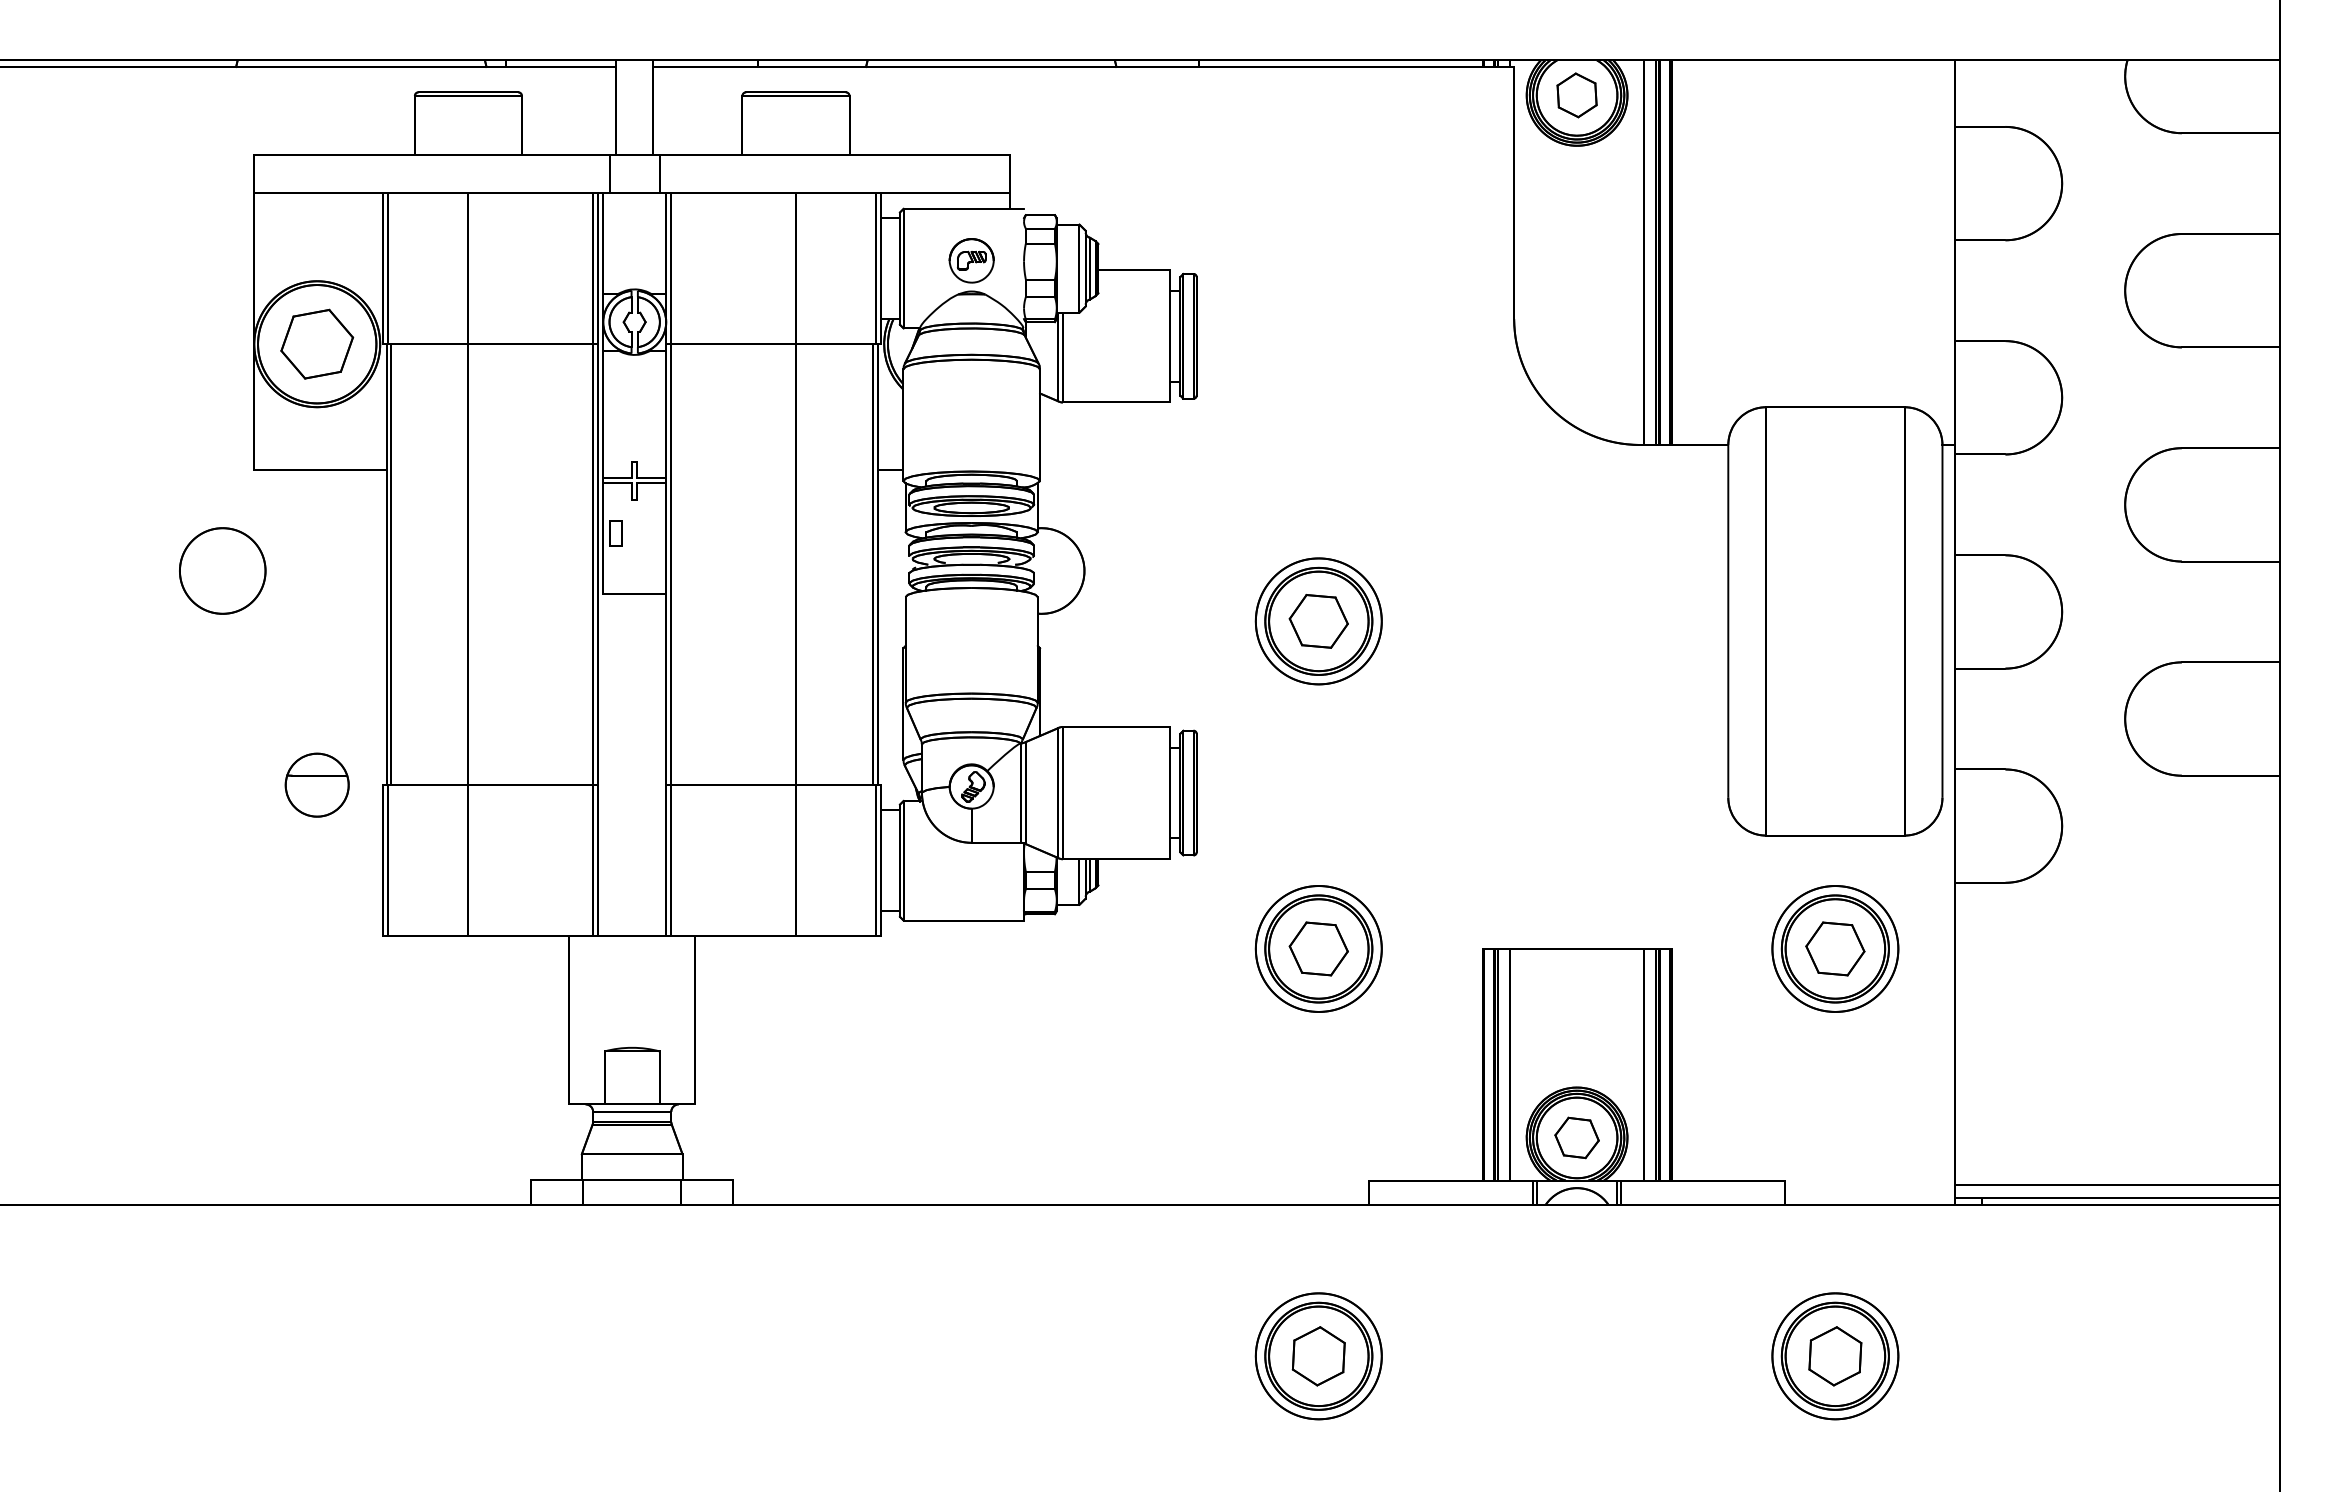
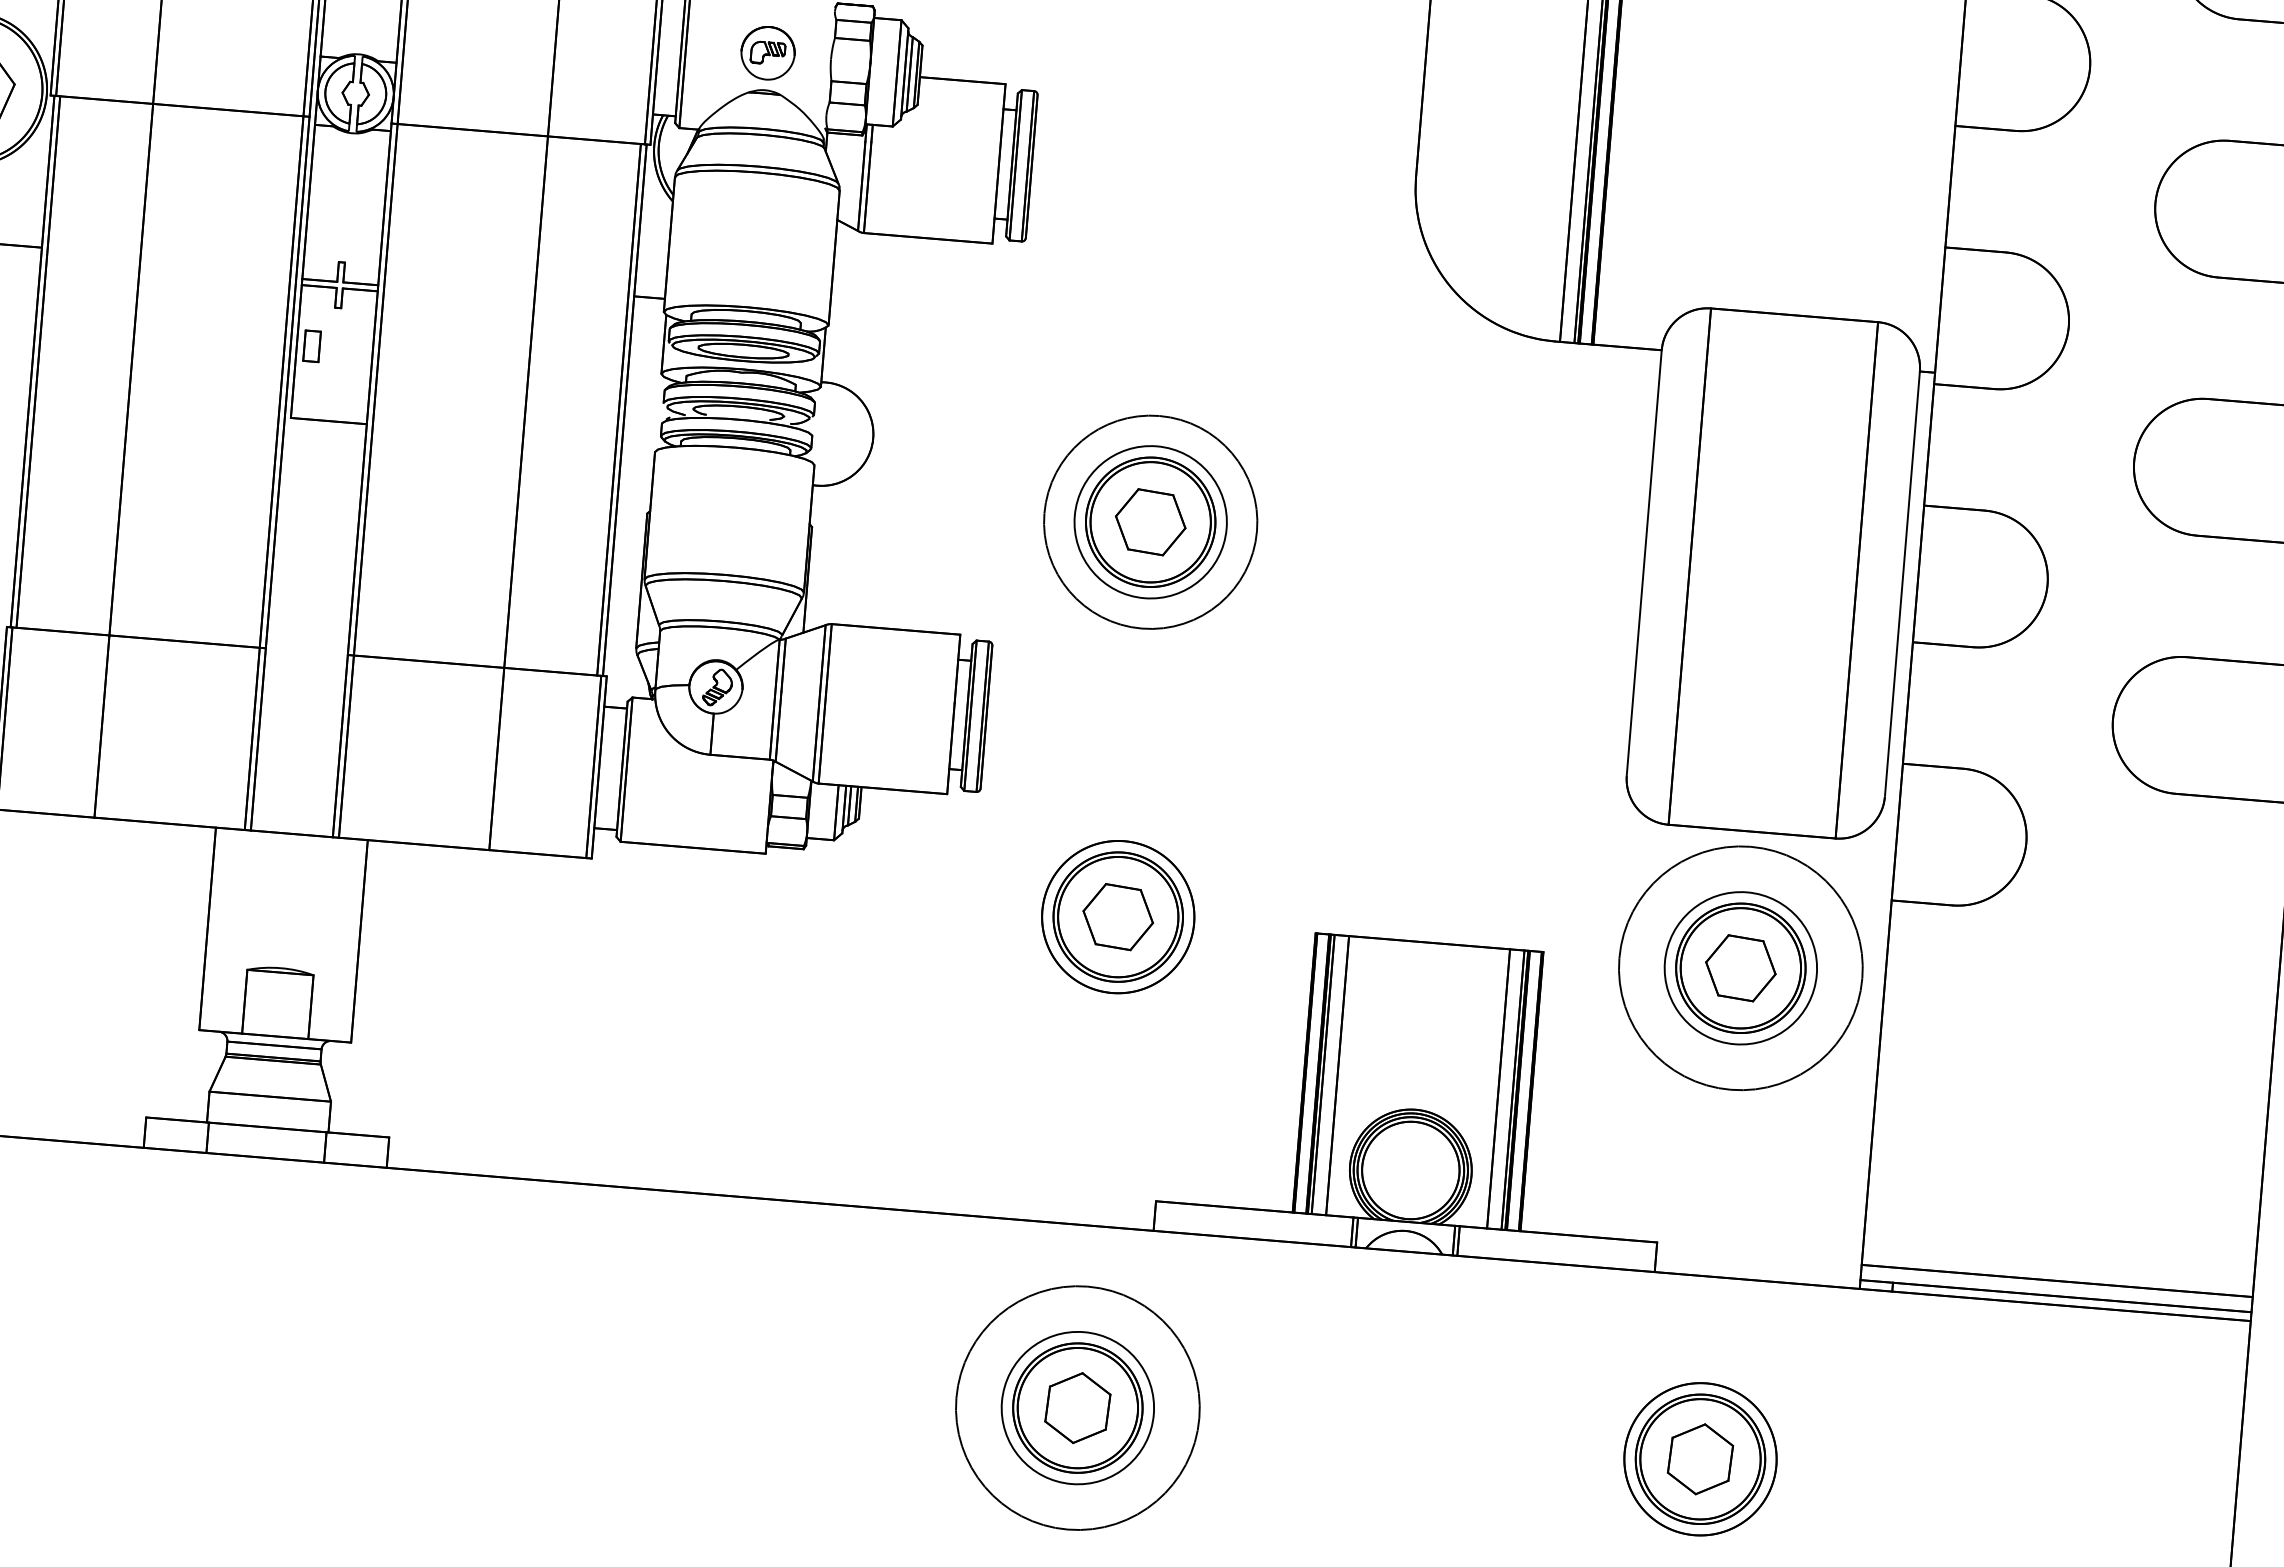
circle: (1318, 621) -> (1150, 522), size x1.4
circle: (1835, 948) -> (1741, 967), size x1.6
part: (1576, 1137) -> (1410, 1169), removed
circle: (1318, 1356) -> (1077, 1408), size x1.6

